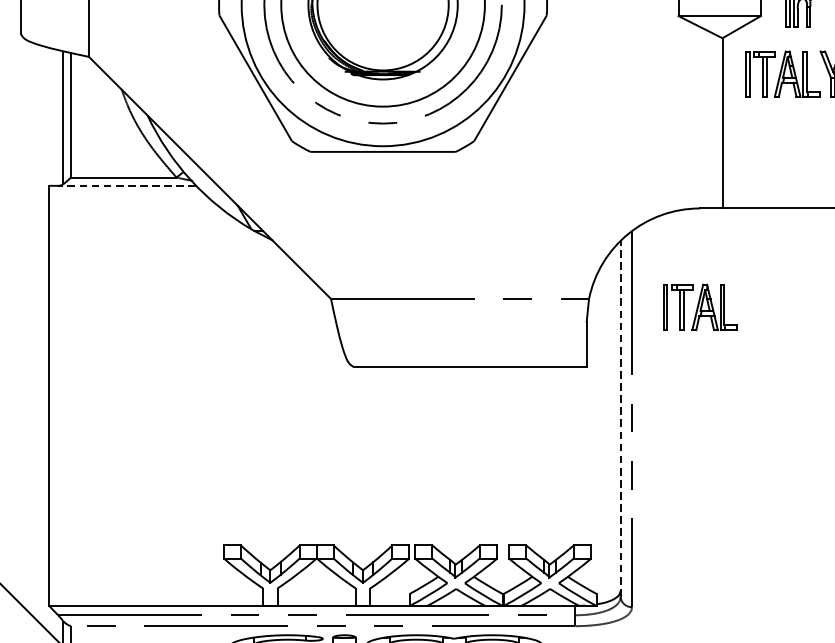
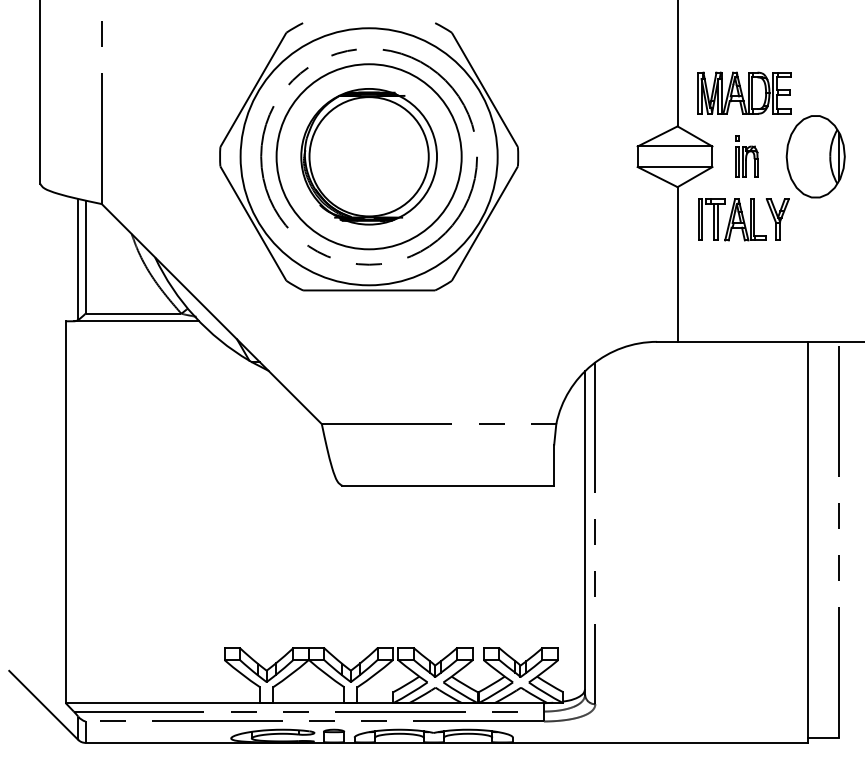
line: (127, 186) -> (136, 321), dashed -> solid
part: (700, 307) -> (657, 431), removed
line: (621, 418) -> (585, 532), dashed -> solid

